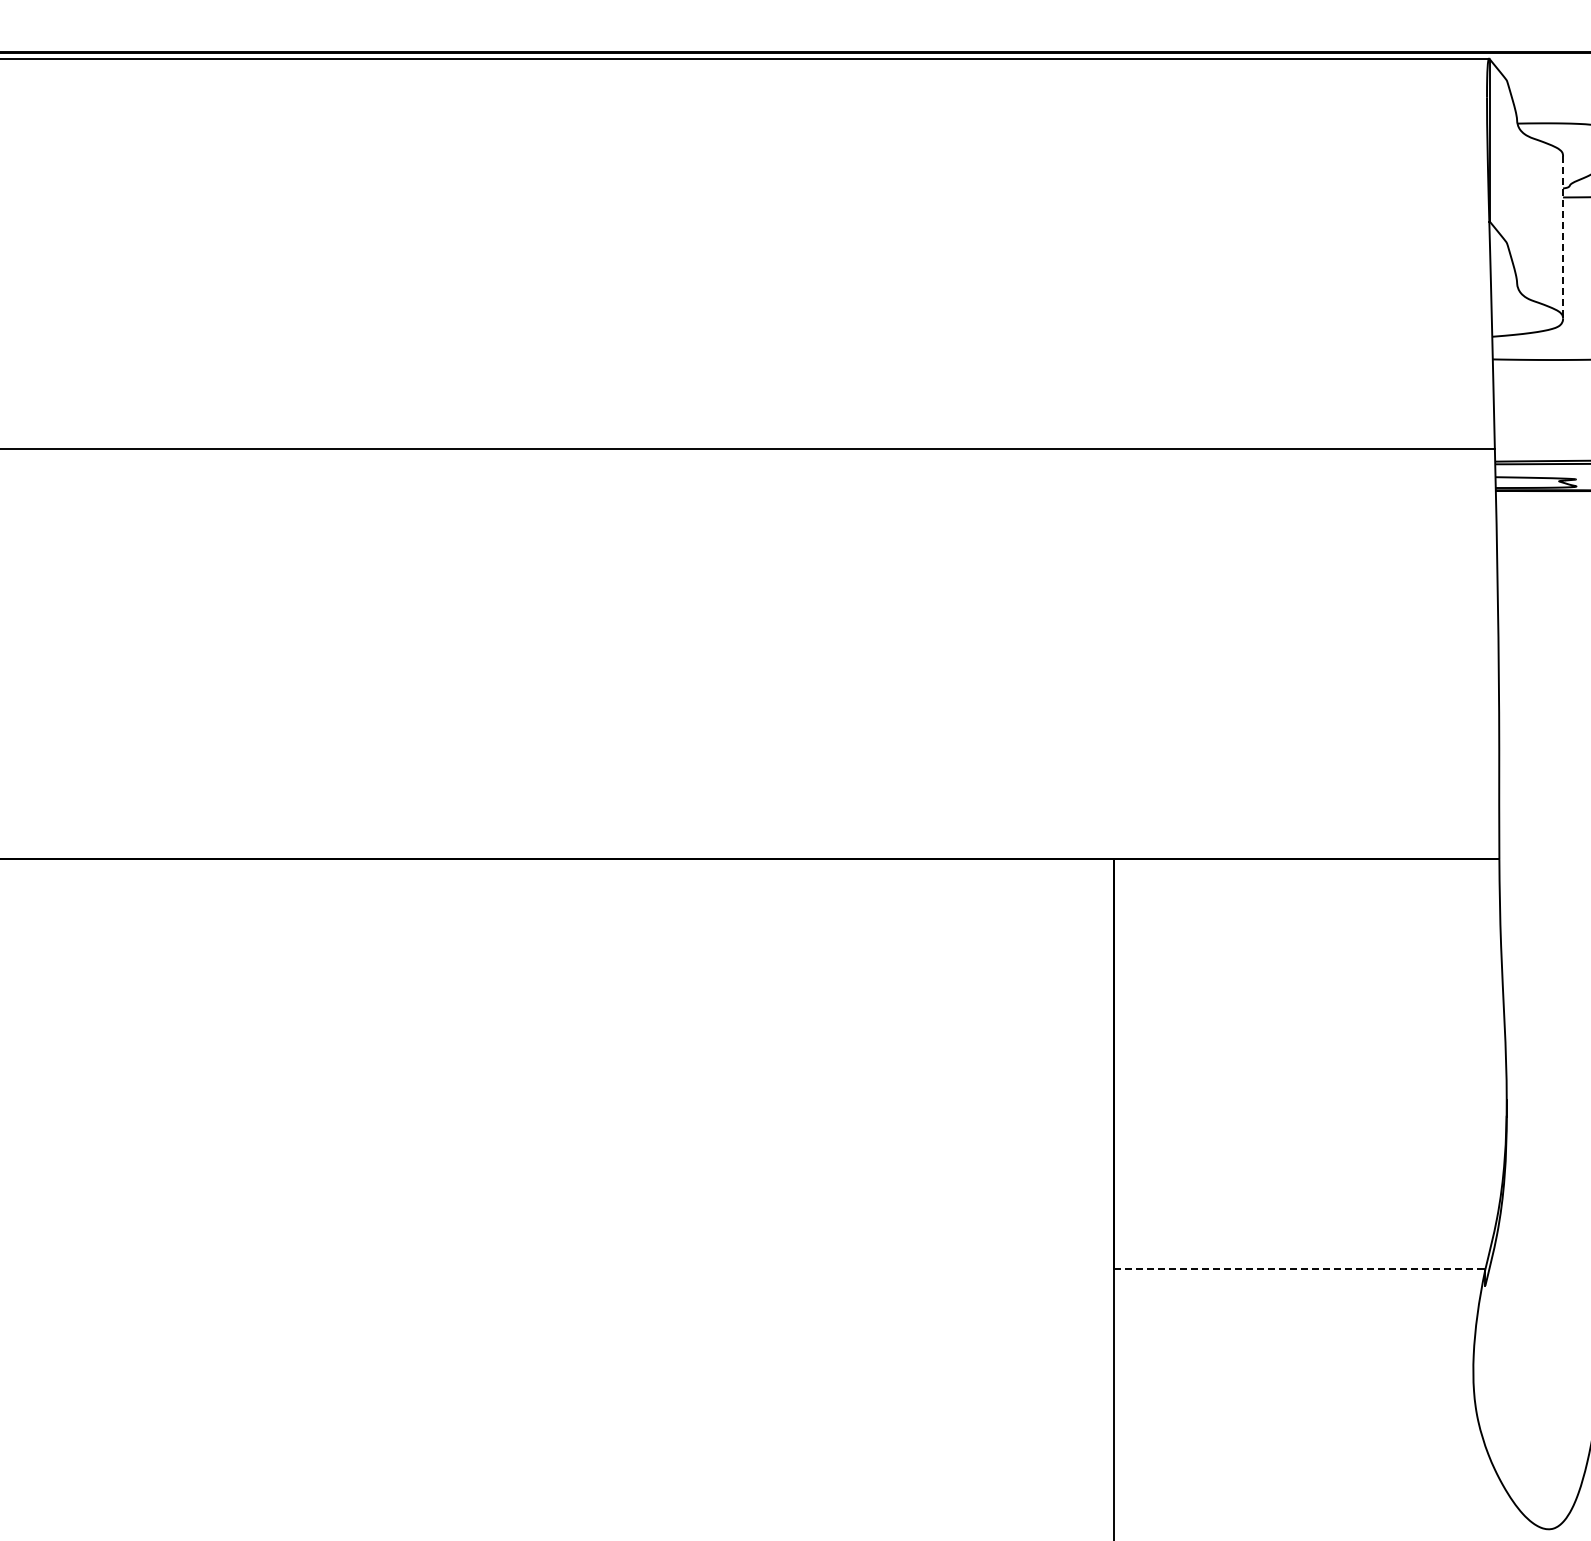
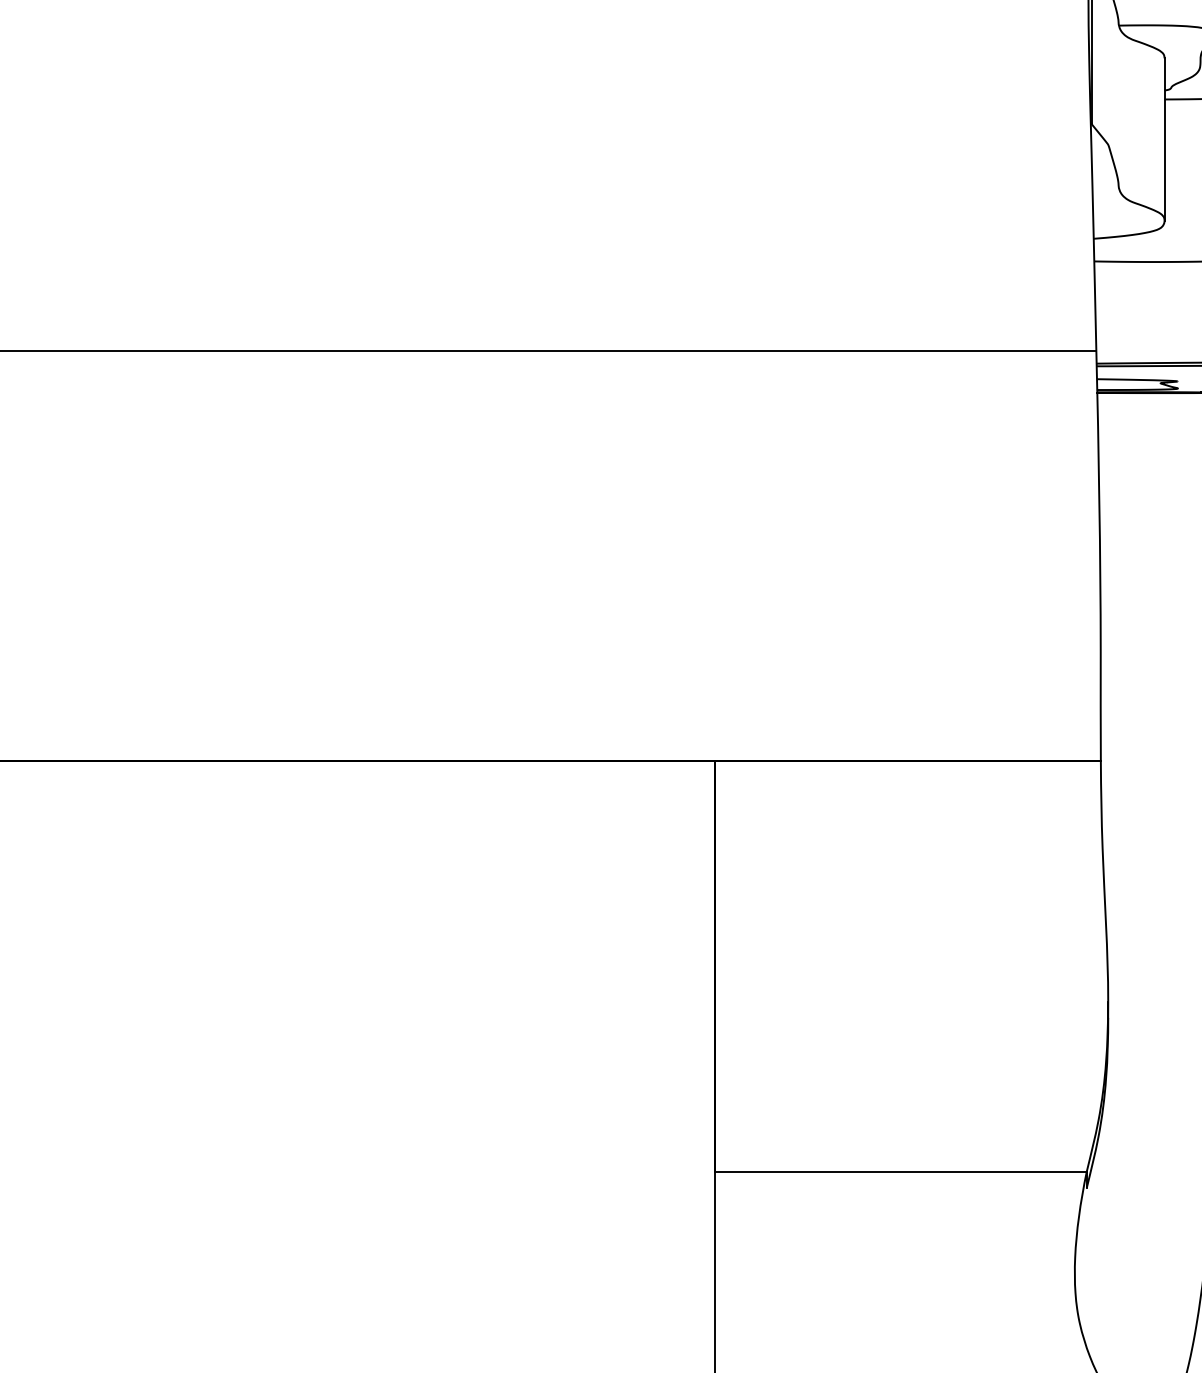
line: (1563, 238) -> (1164, 140), dashed -> solid
line: (1299, 1269) -> (900, 1171), dashed -> solid

